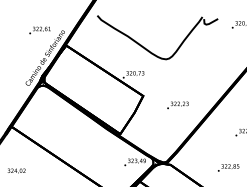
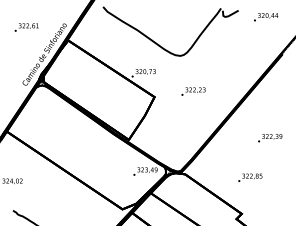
text: (39, 30) -> (26, 27), moved
text: (177, 105) -> (193, 91), moved

